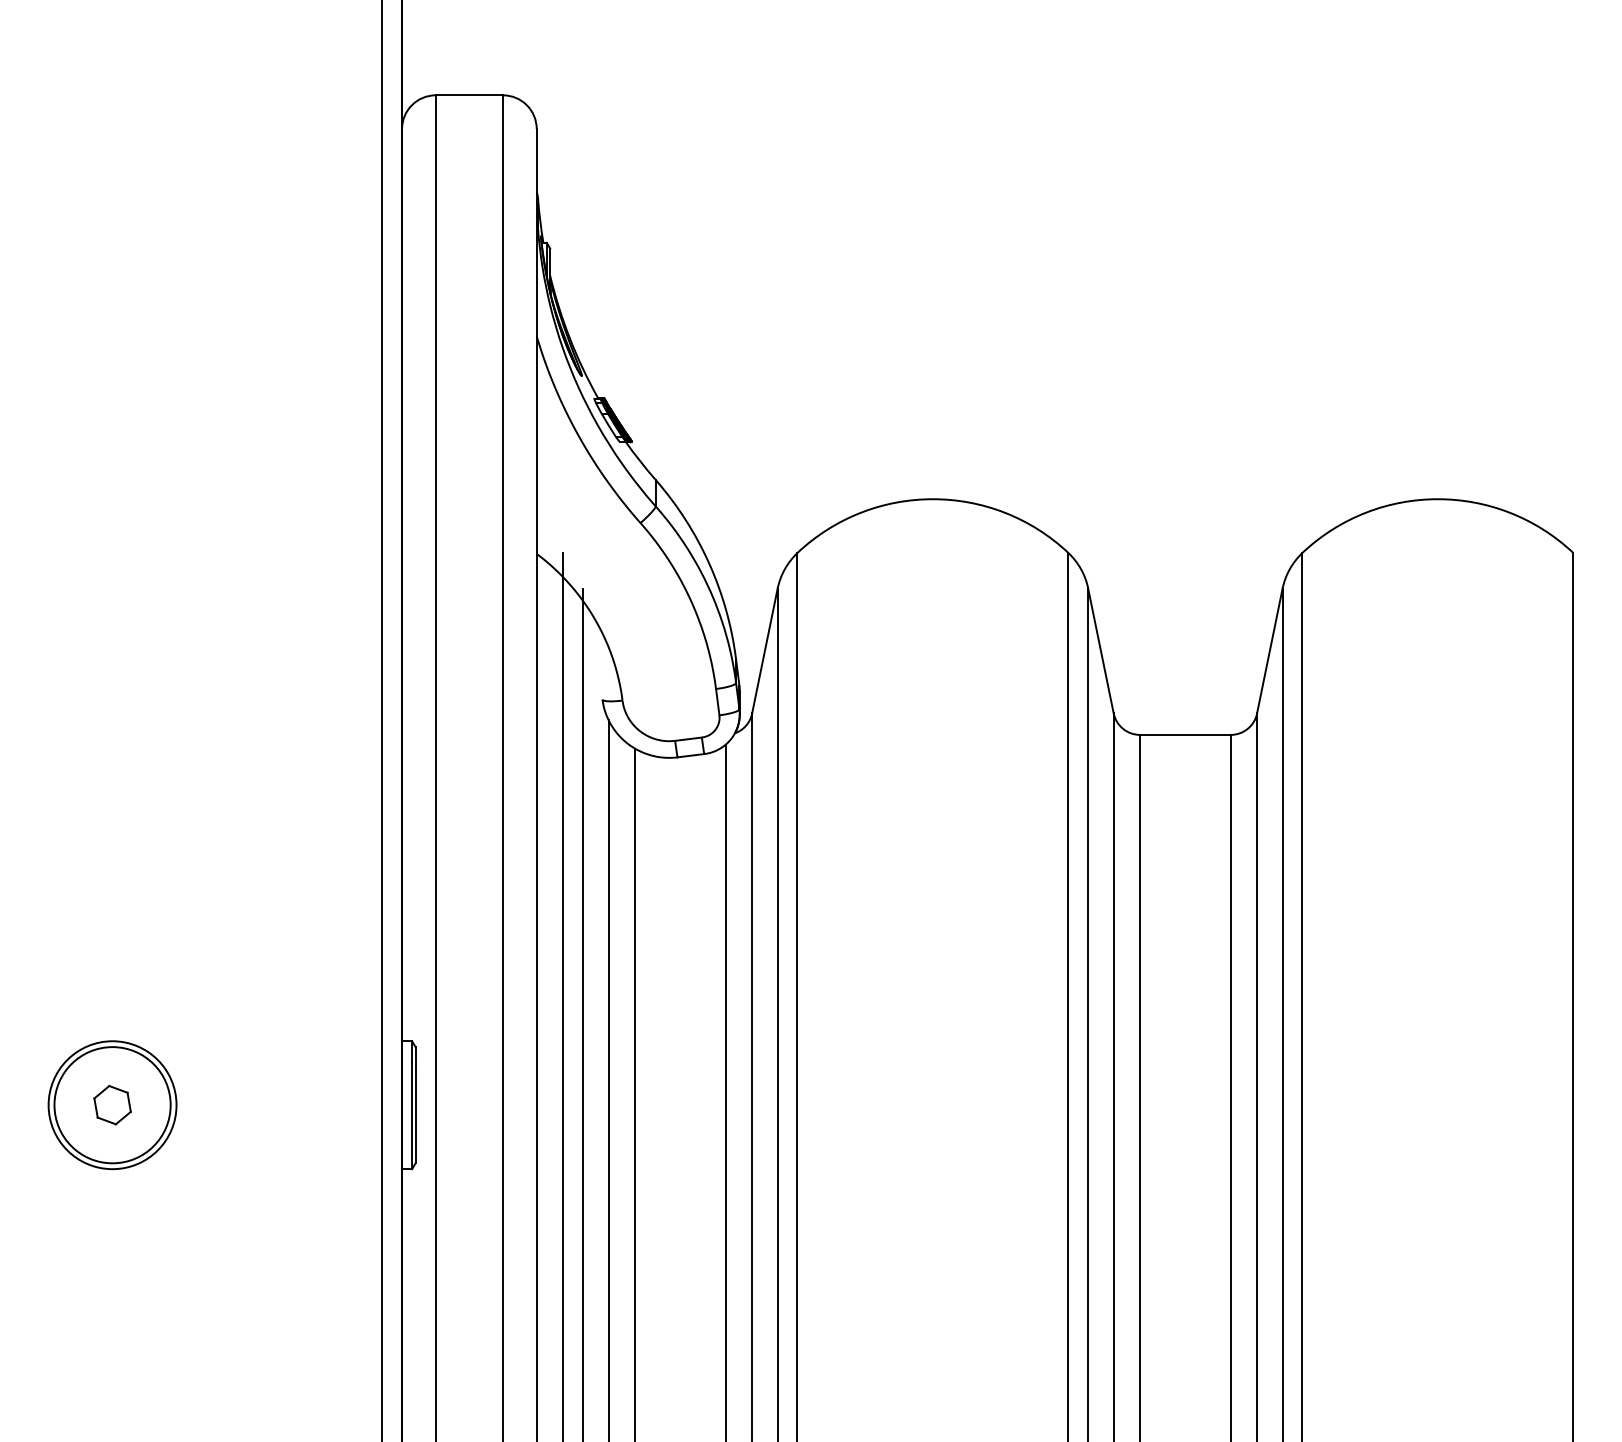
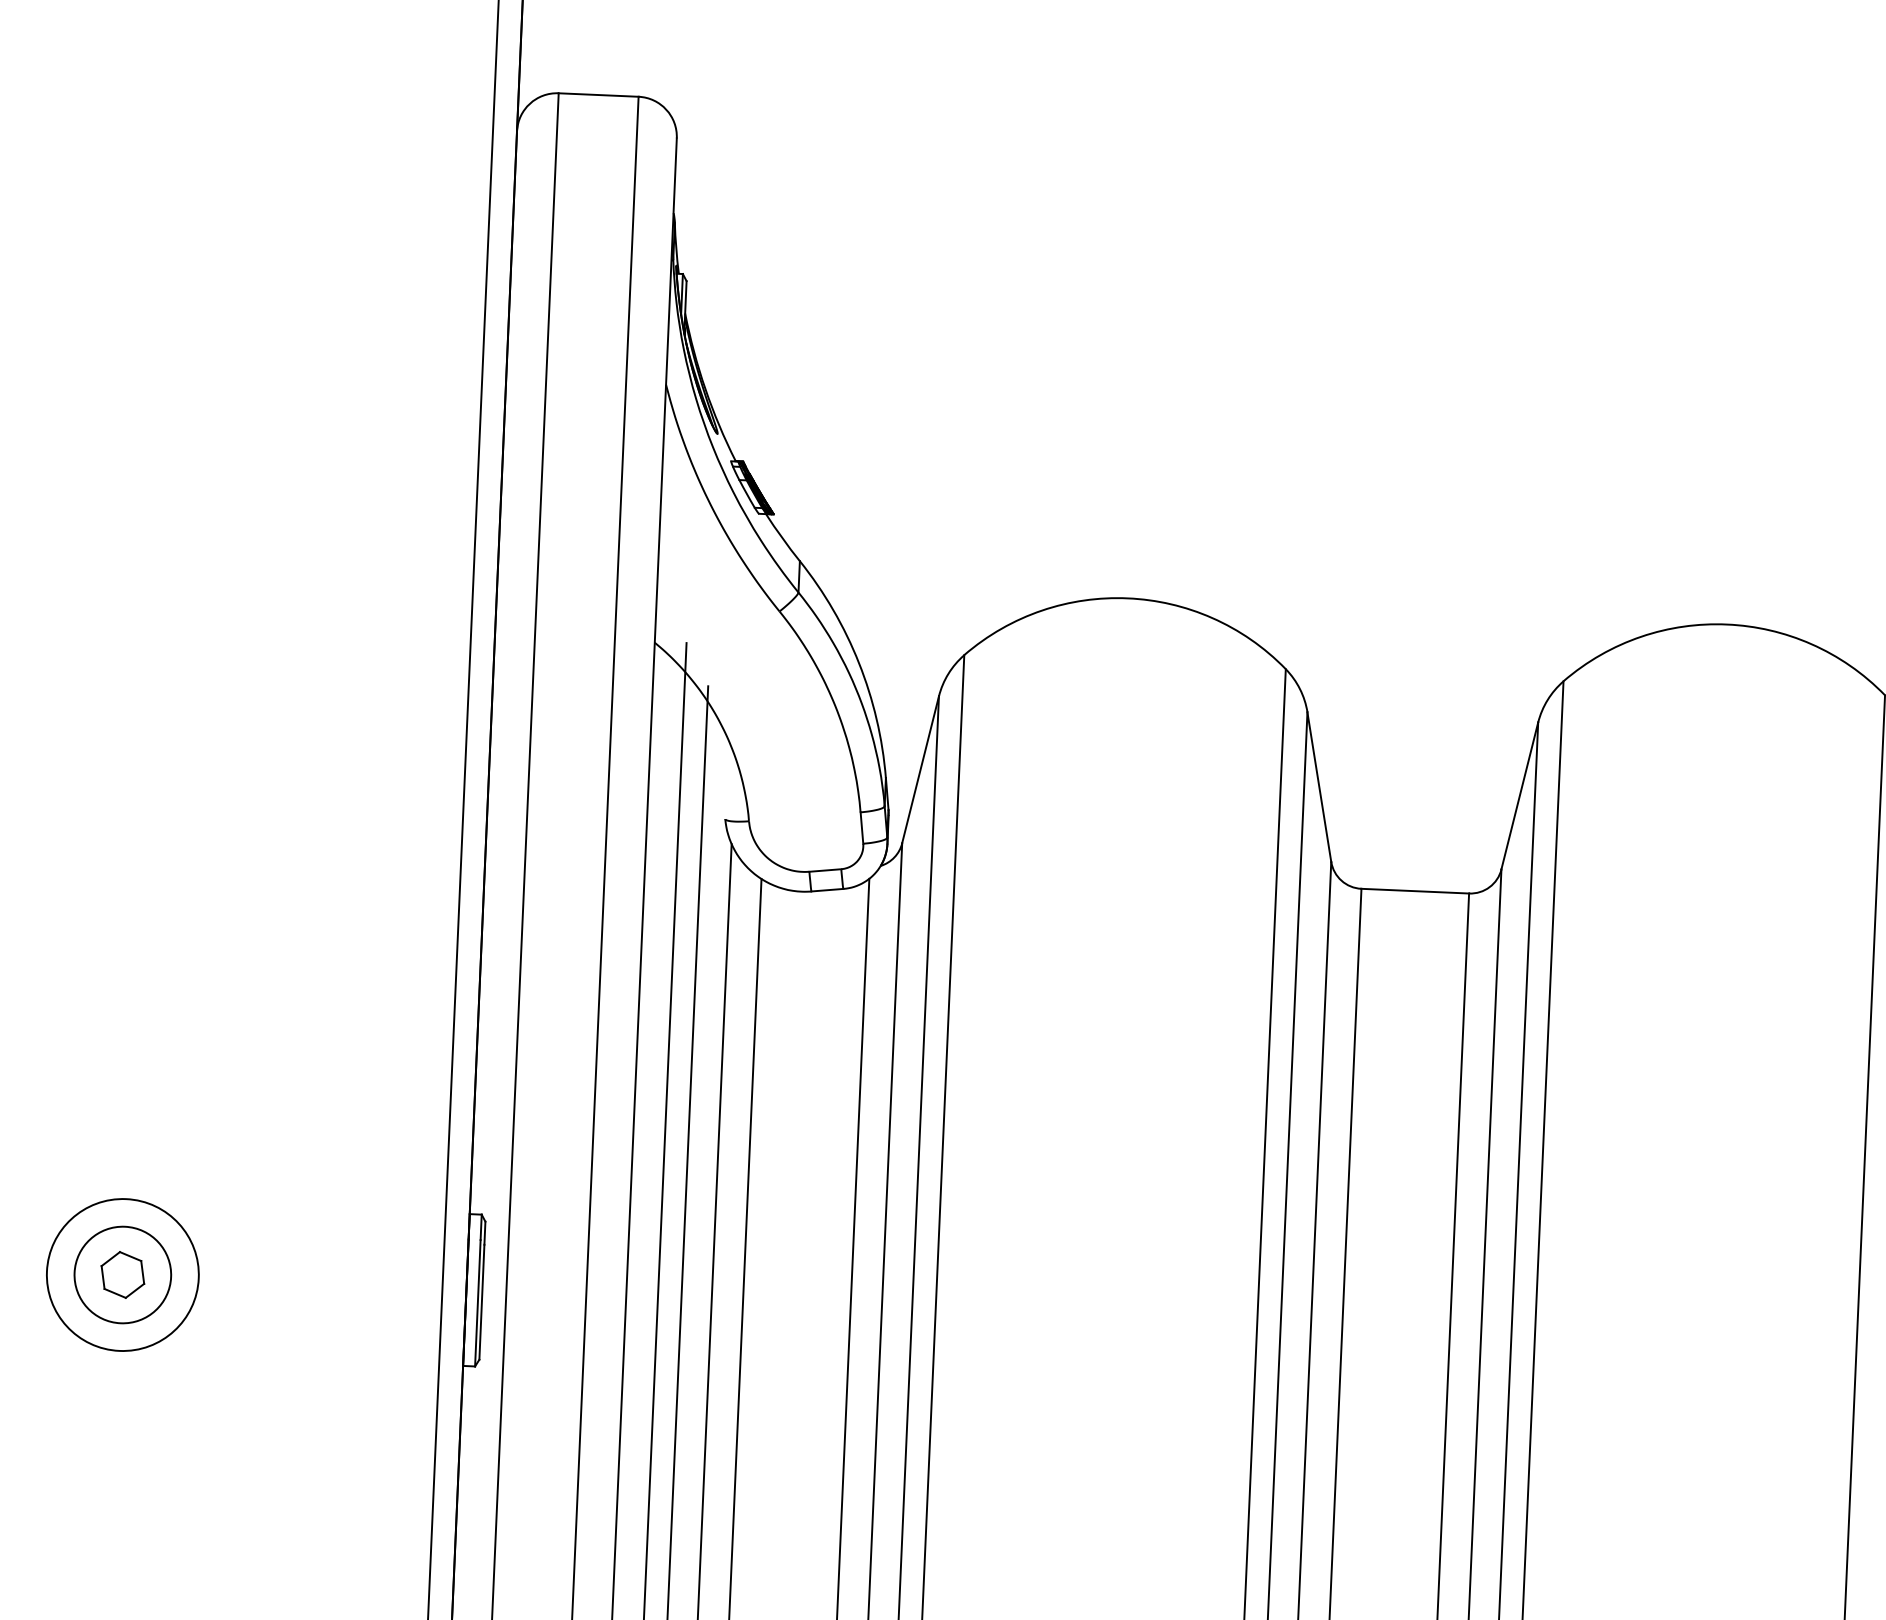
circle: (112, 1105) -> (122, 1275), size x0.7

